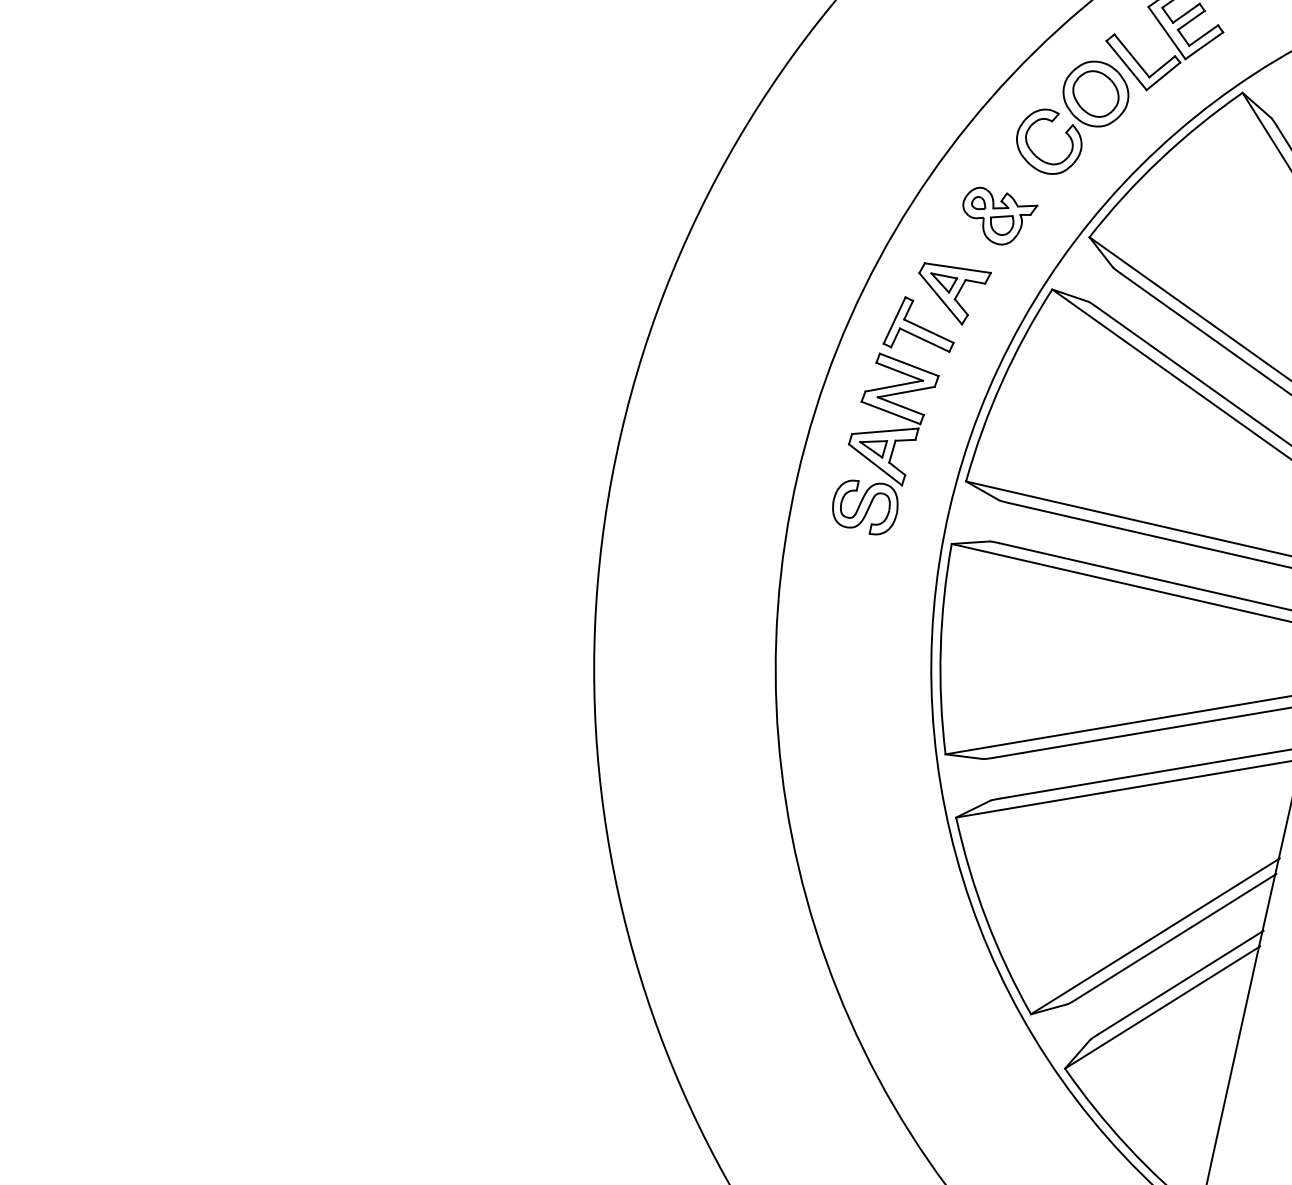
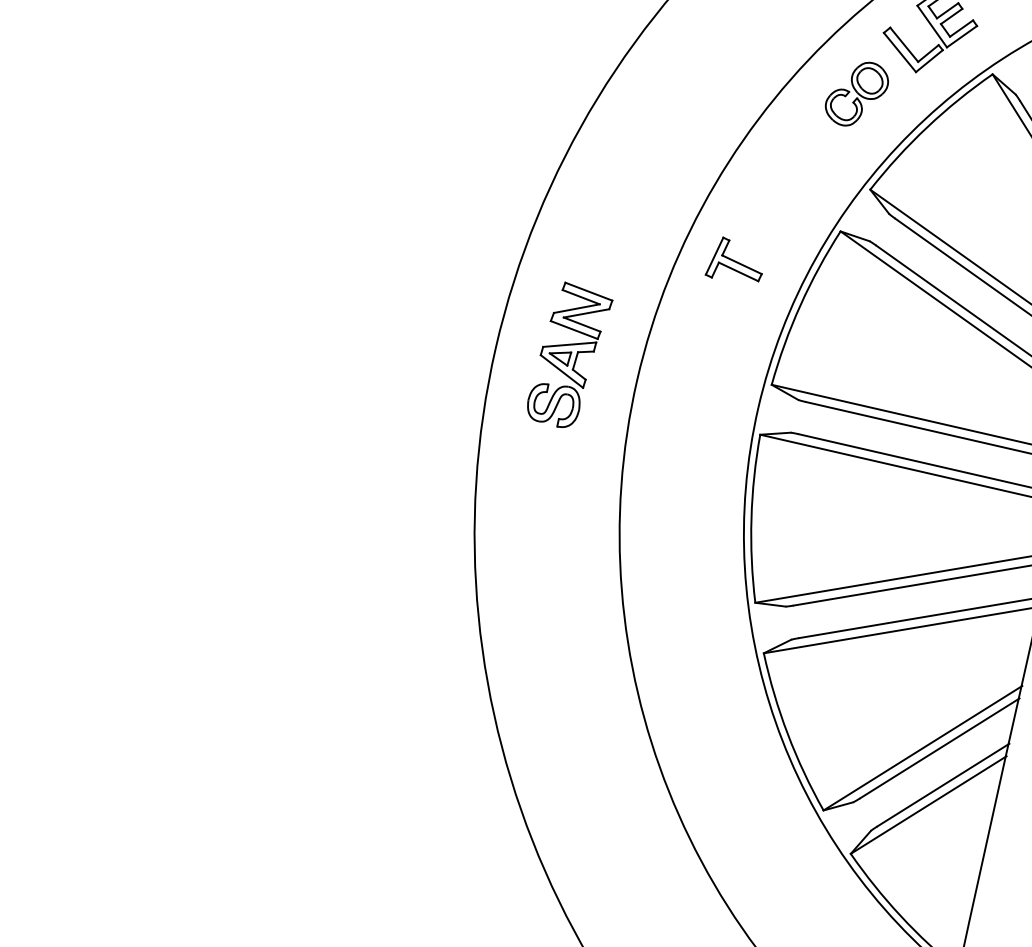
part: (1072, 117) -> (856, 94), size x0.7
part: (1000, 215) -> (799, 172), removed
part: (954, 293) -> (762, 234), removed
part: (885, 443) -> (569, 354), moved

